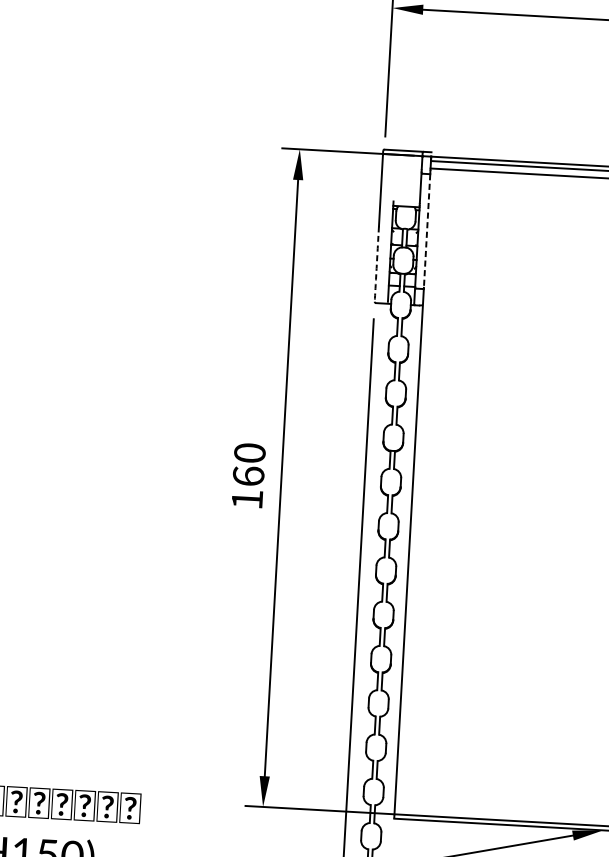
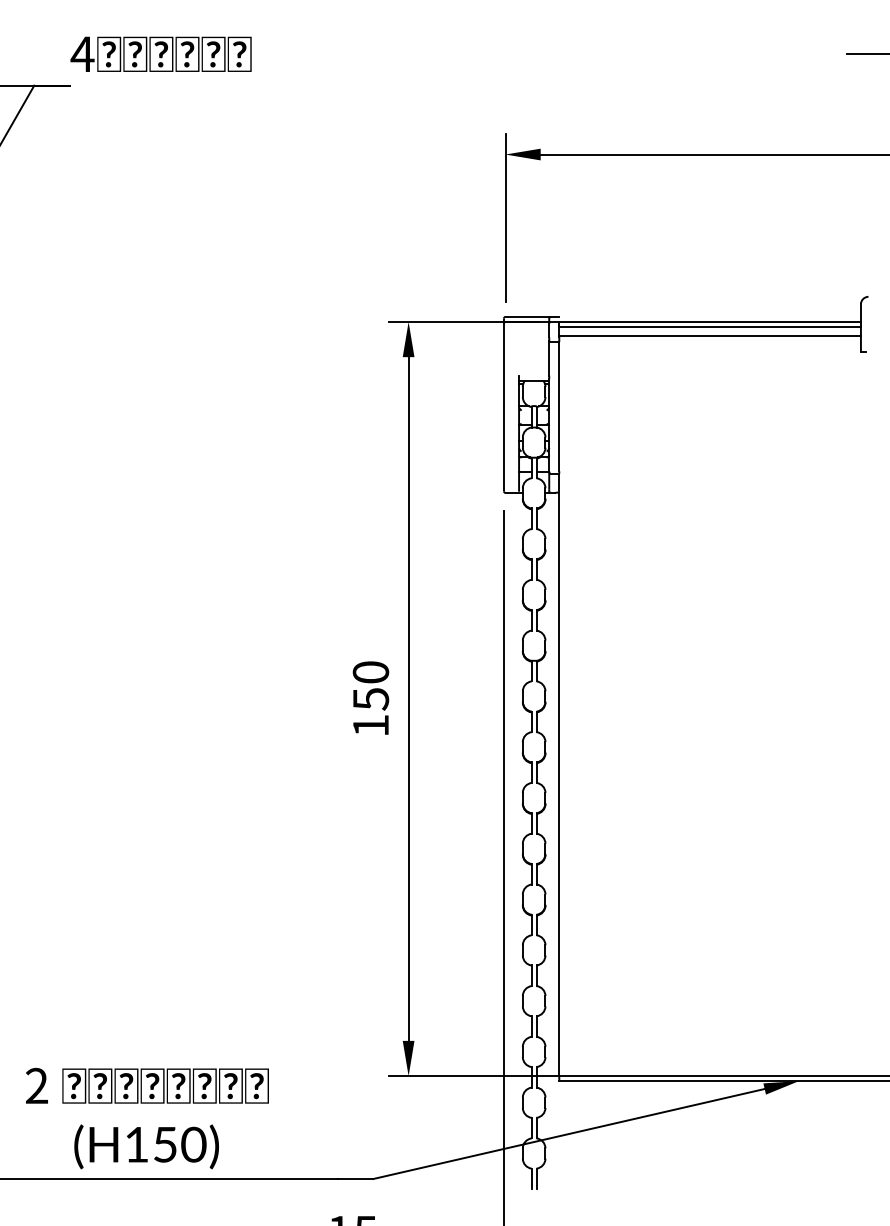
line: (427, 230) -> (559, 406), dashed -> solid
arc: (376, 268) -> (503, 453), dashed -> solid
text: (248, 475) -> (370, 698), 160 -> 150

